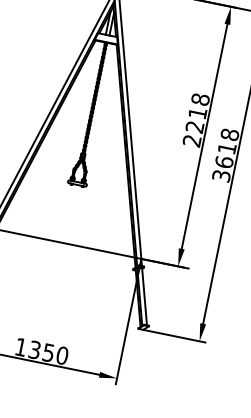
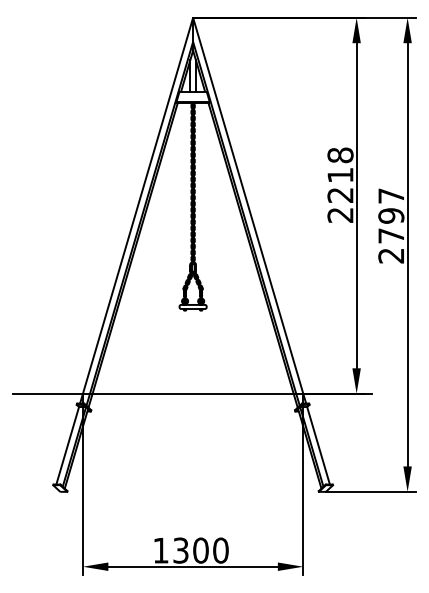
text: (225, 155) -> (391, 225), 3618 -> 2797
text: (48, 352) -> (200, 550), 1350 -> 1300

